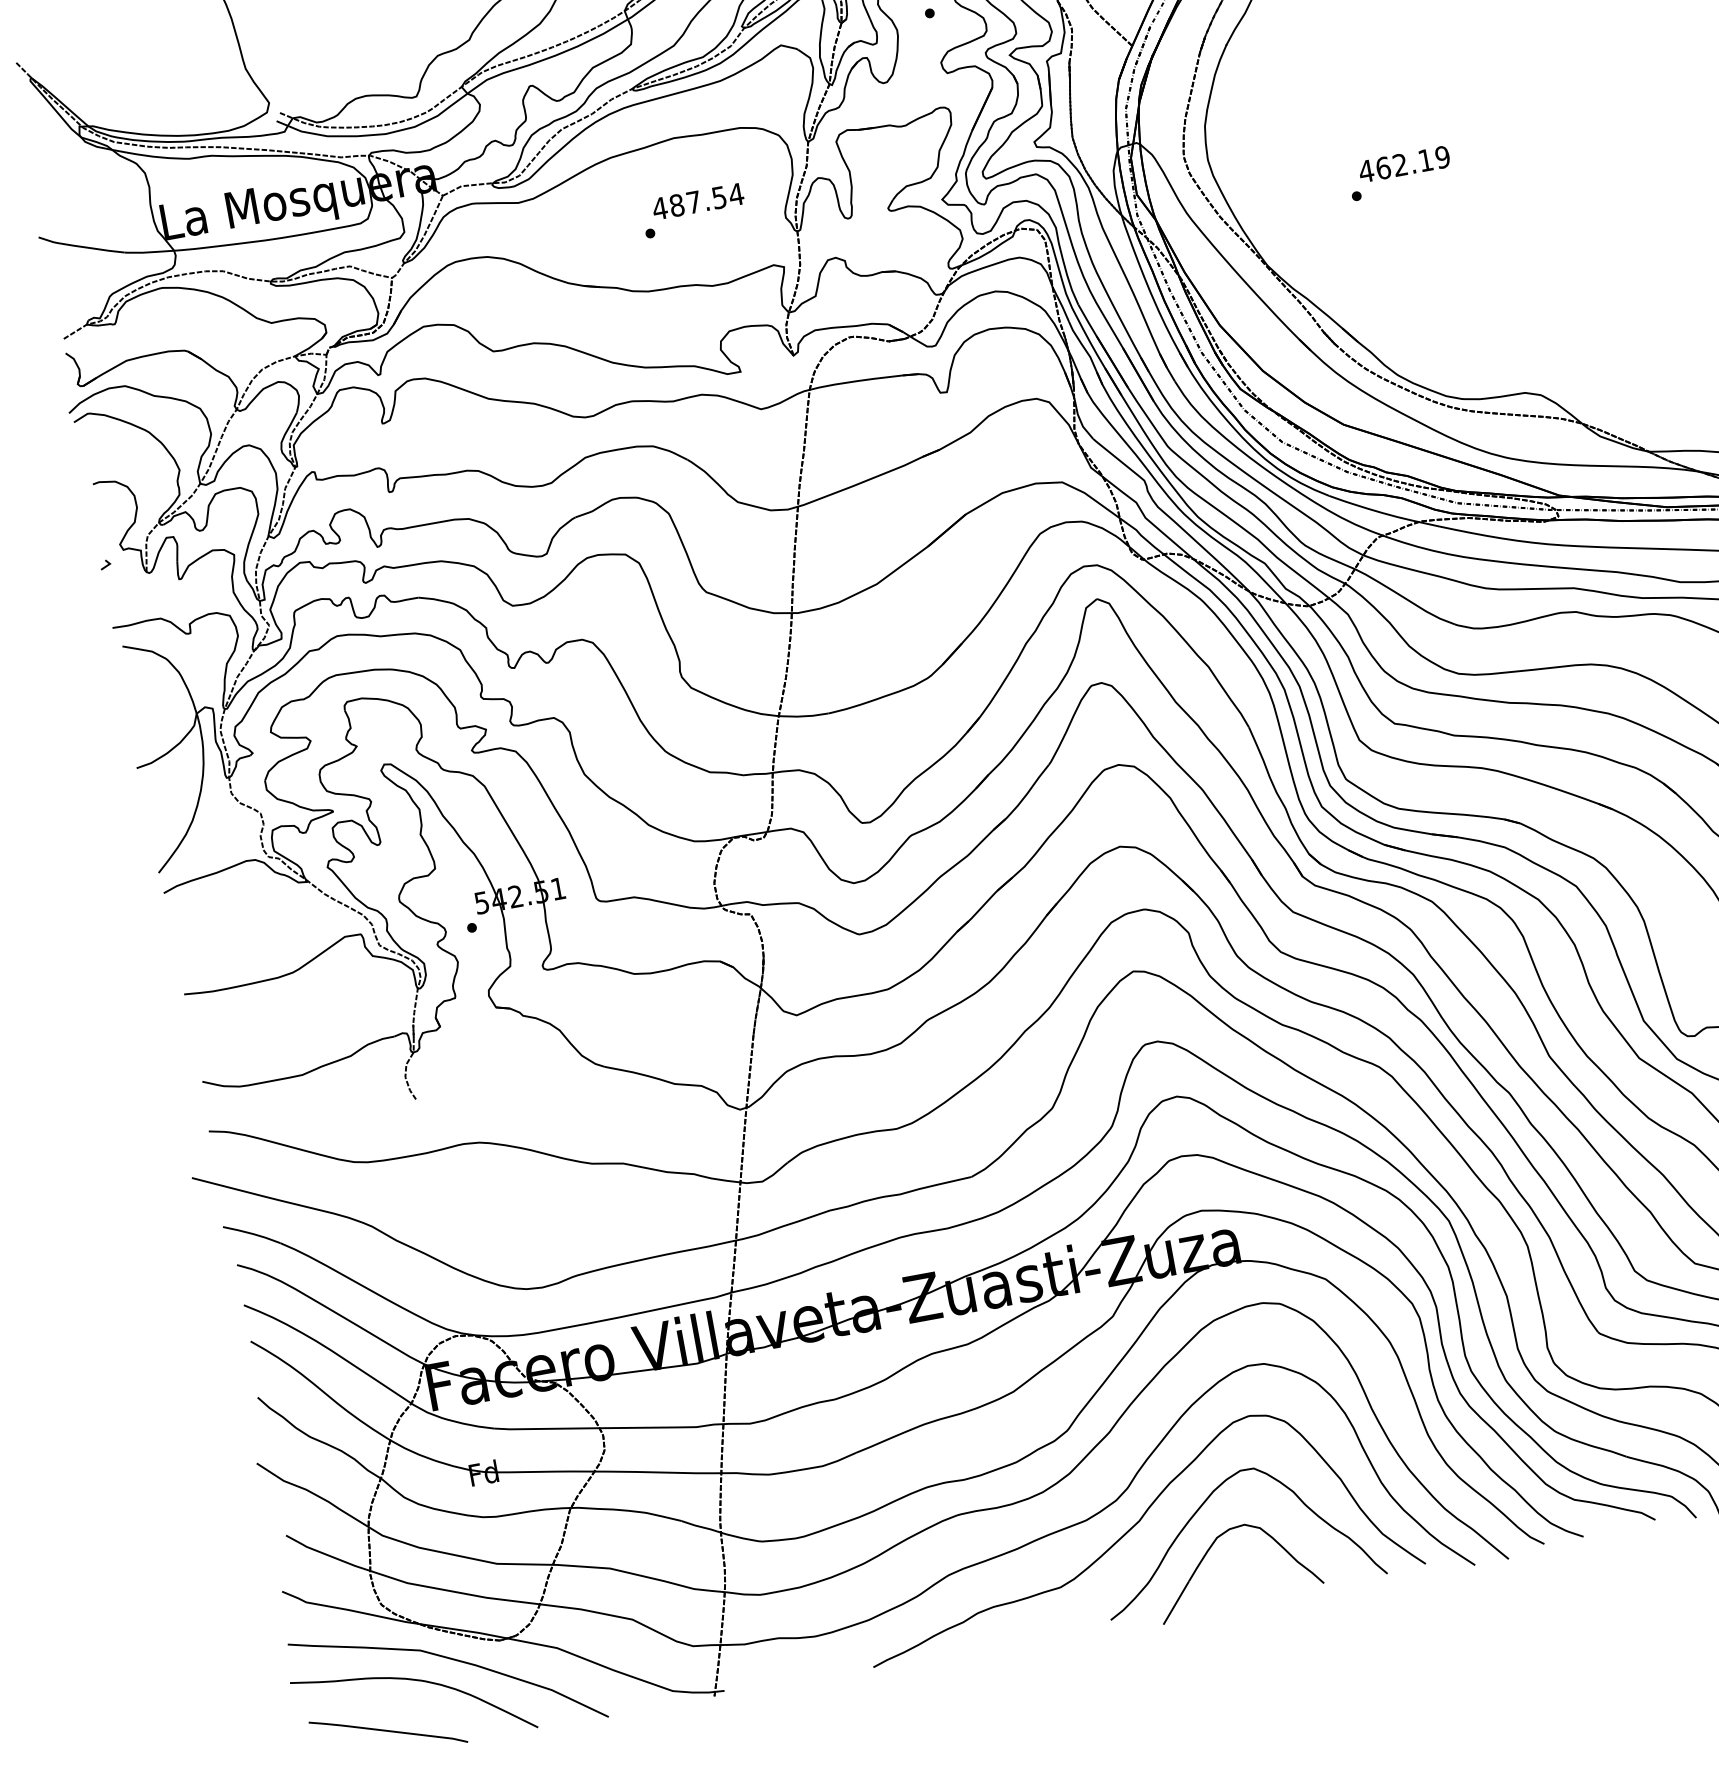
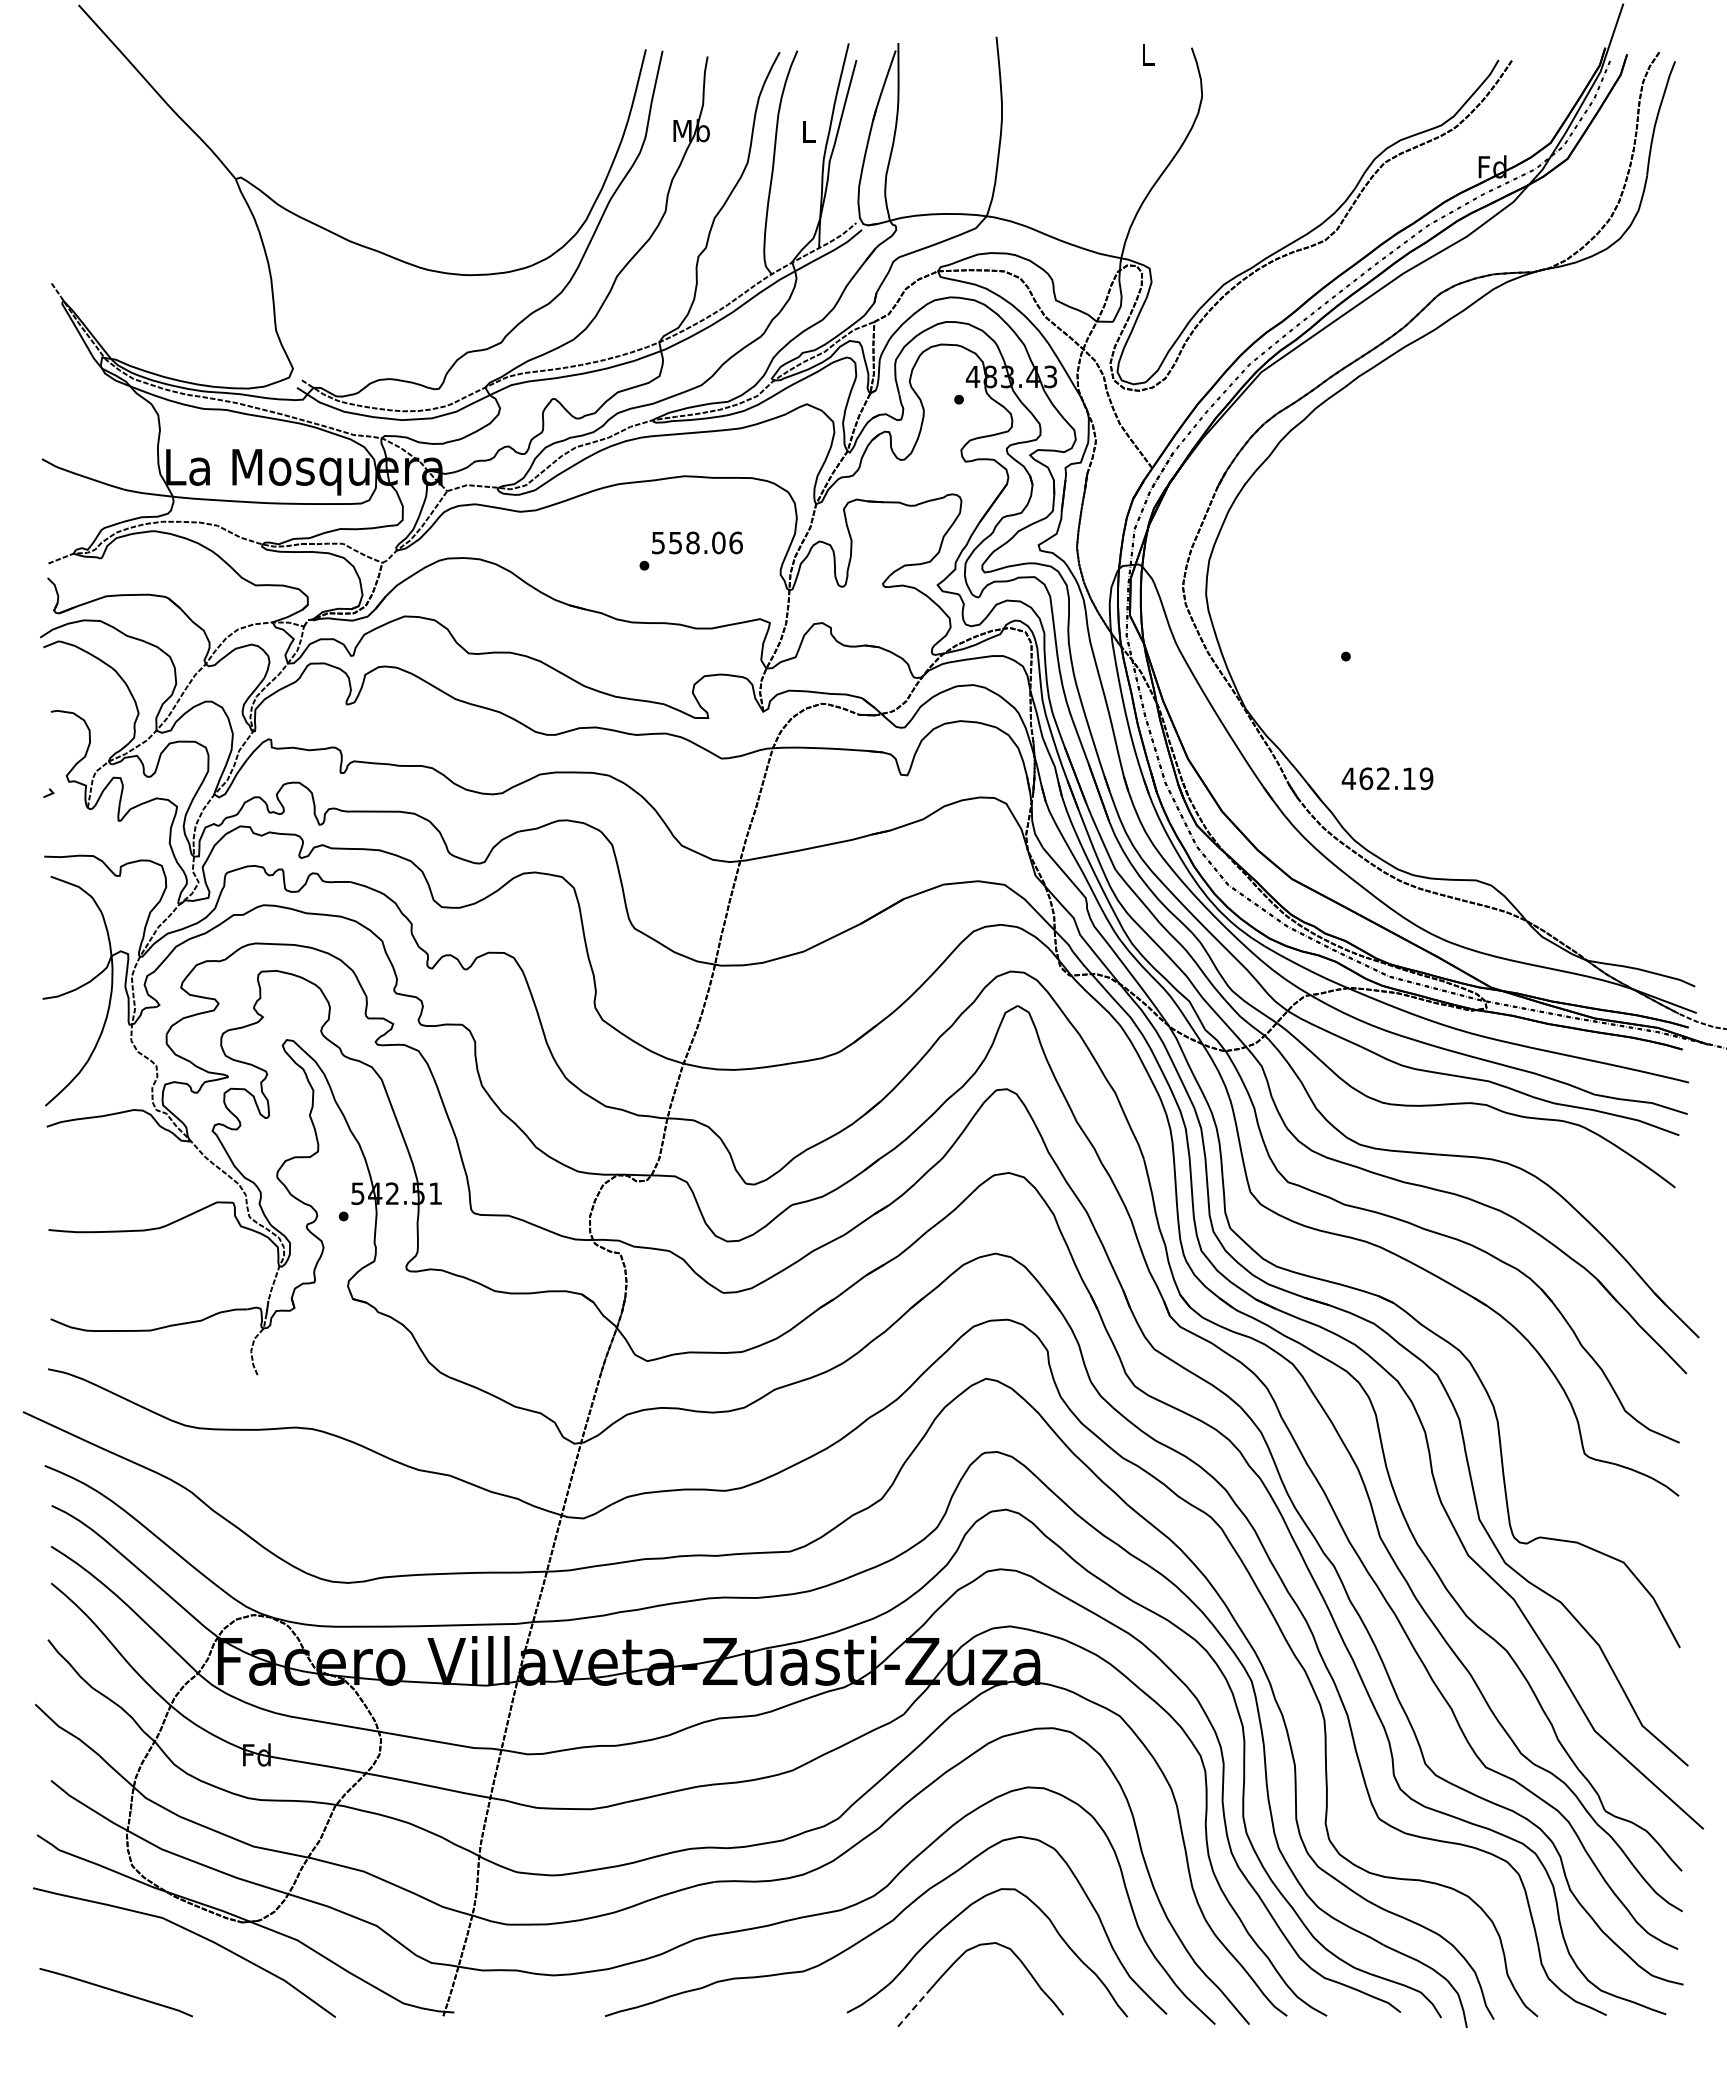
text: (1404, 164) -> (1387, 778), moved
text: (698, 201) -> (697, 542), 487.54 -> 558.06
line: (1176, 1602) -> (914, 2007), solid -> dashed
curve: (416, 1681) -> (153, 1947), removed

